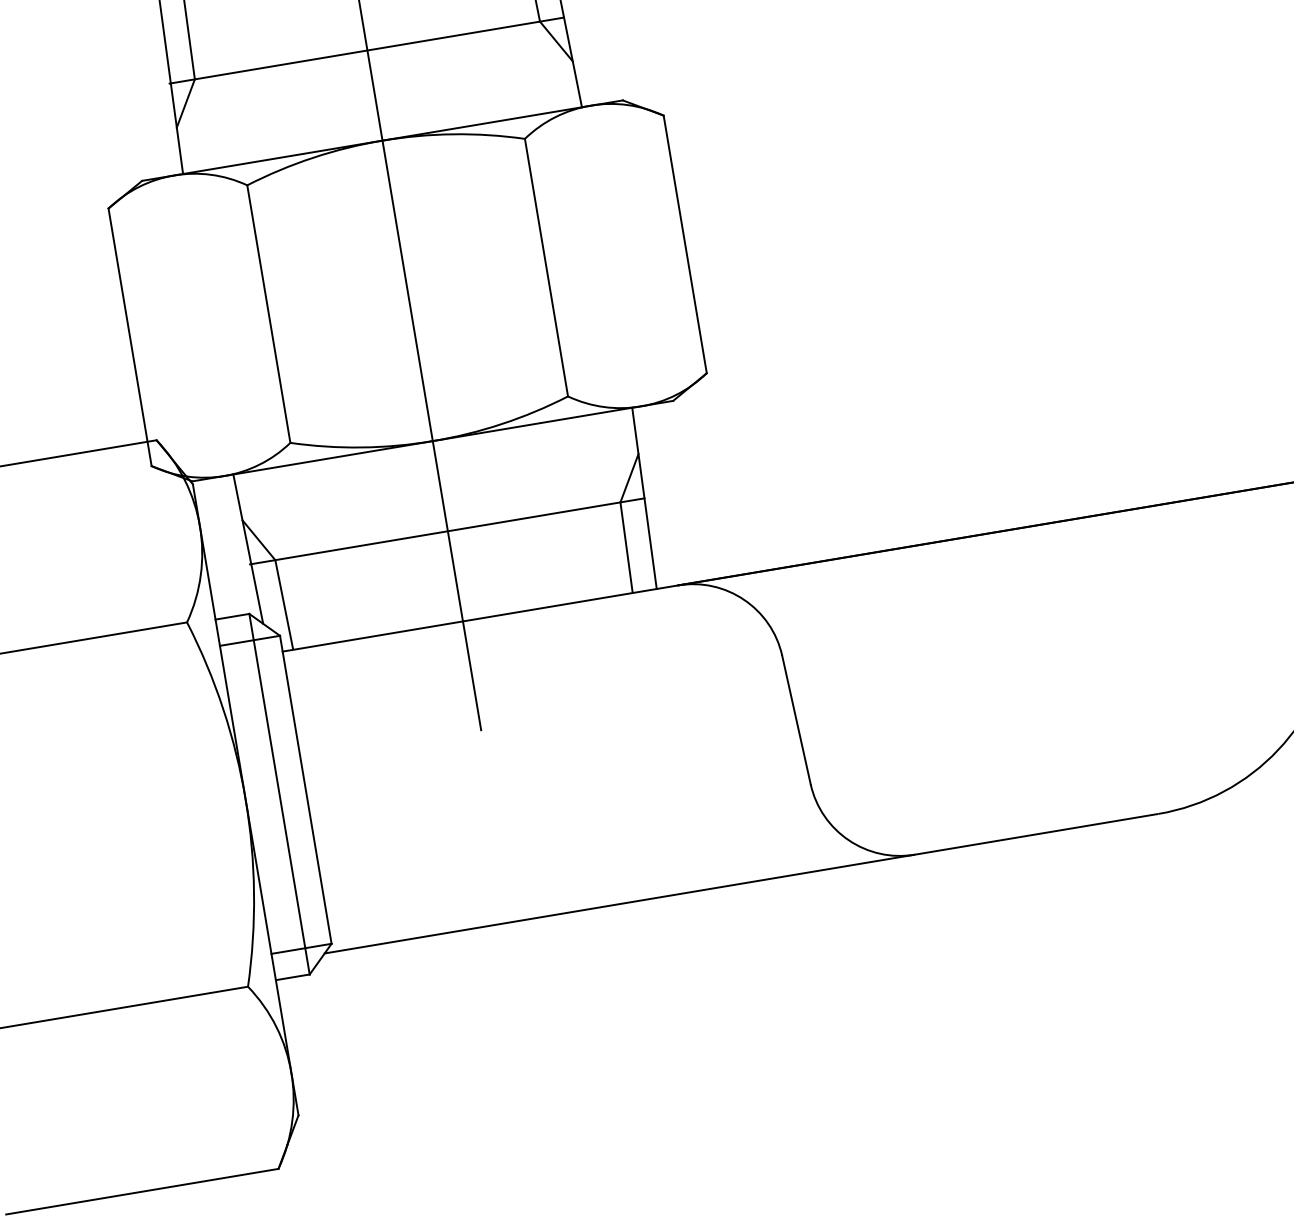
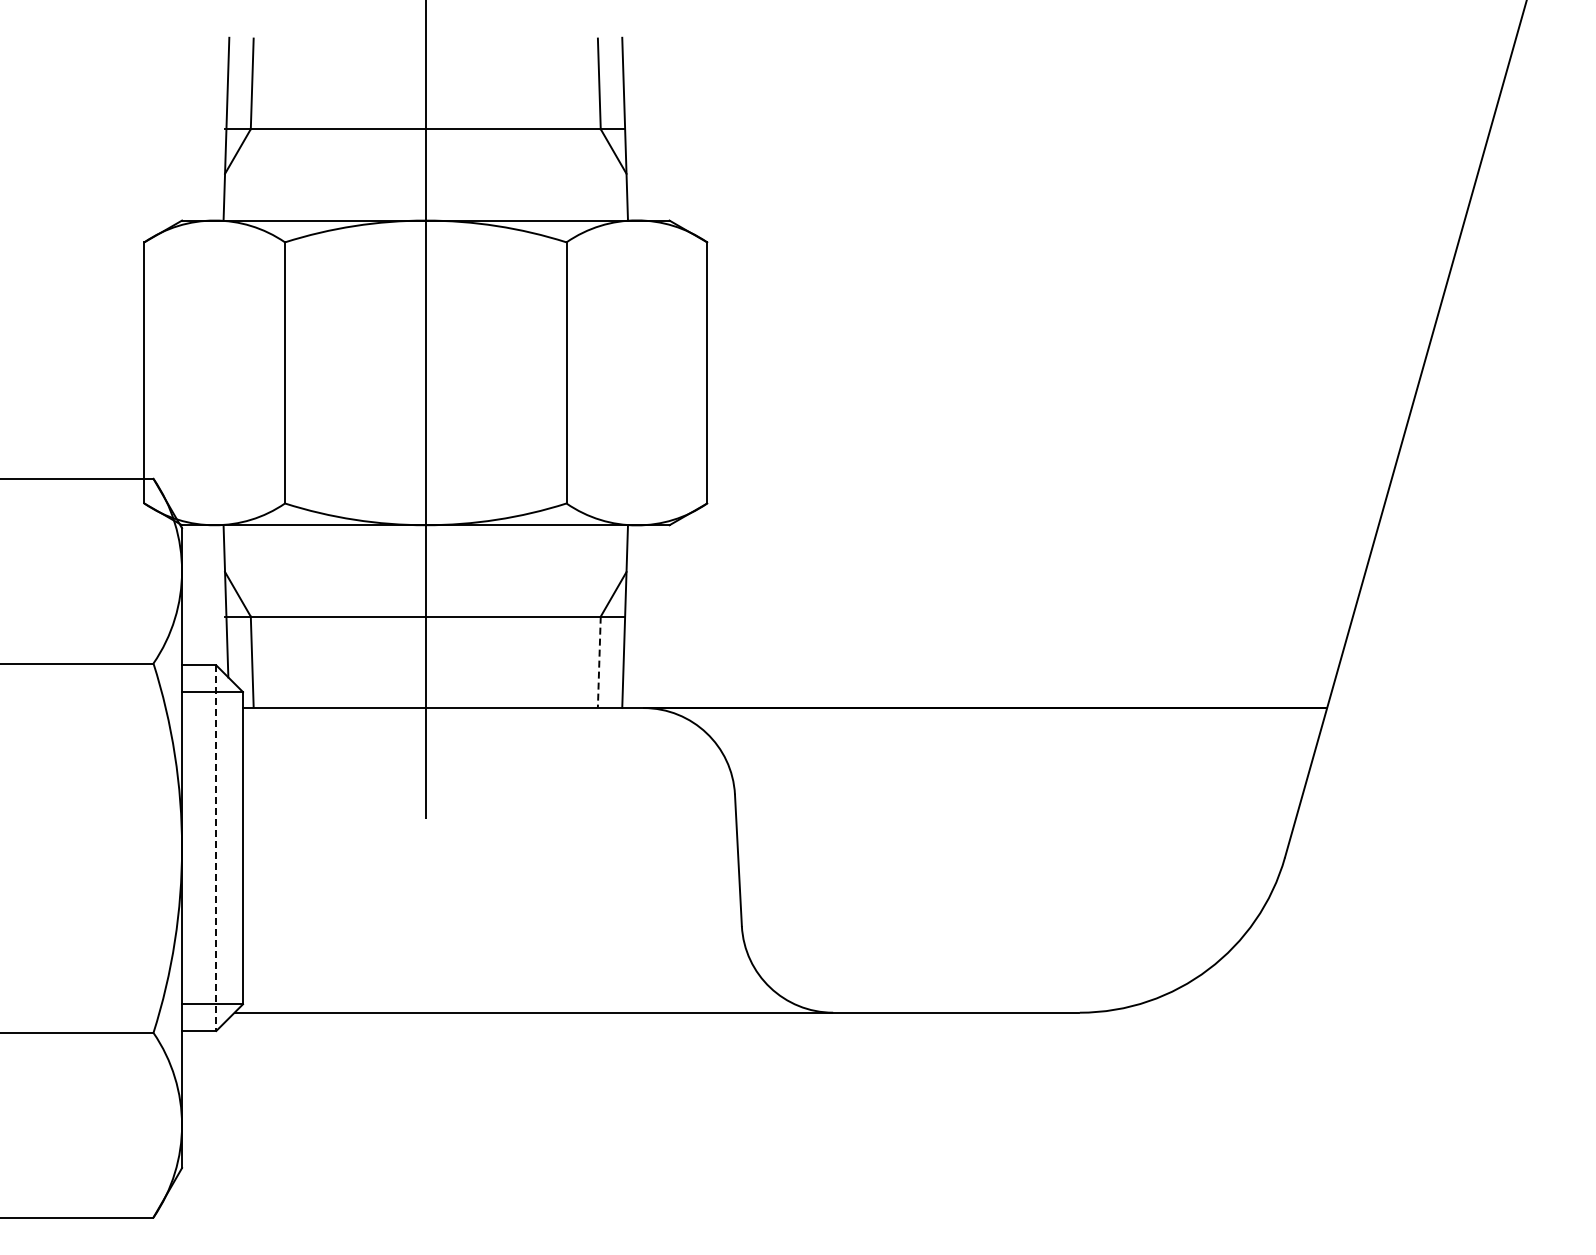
line: (626, 547) -> (599, 662), solid -> dashed
line: (279, 794) -> (216, 848), solid -> dashed

